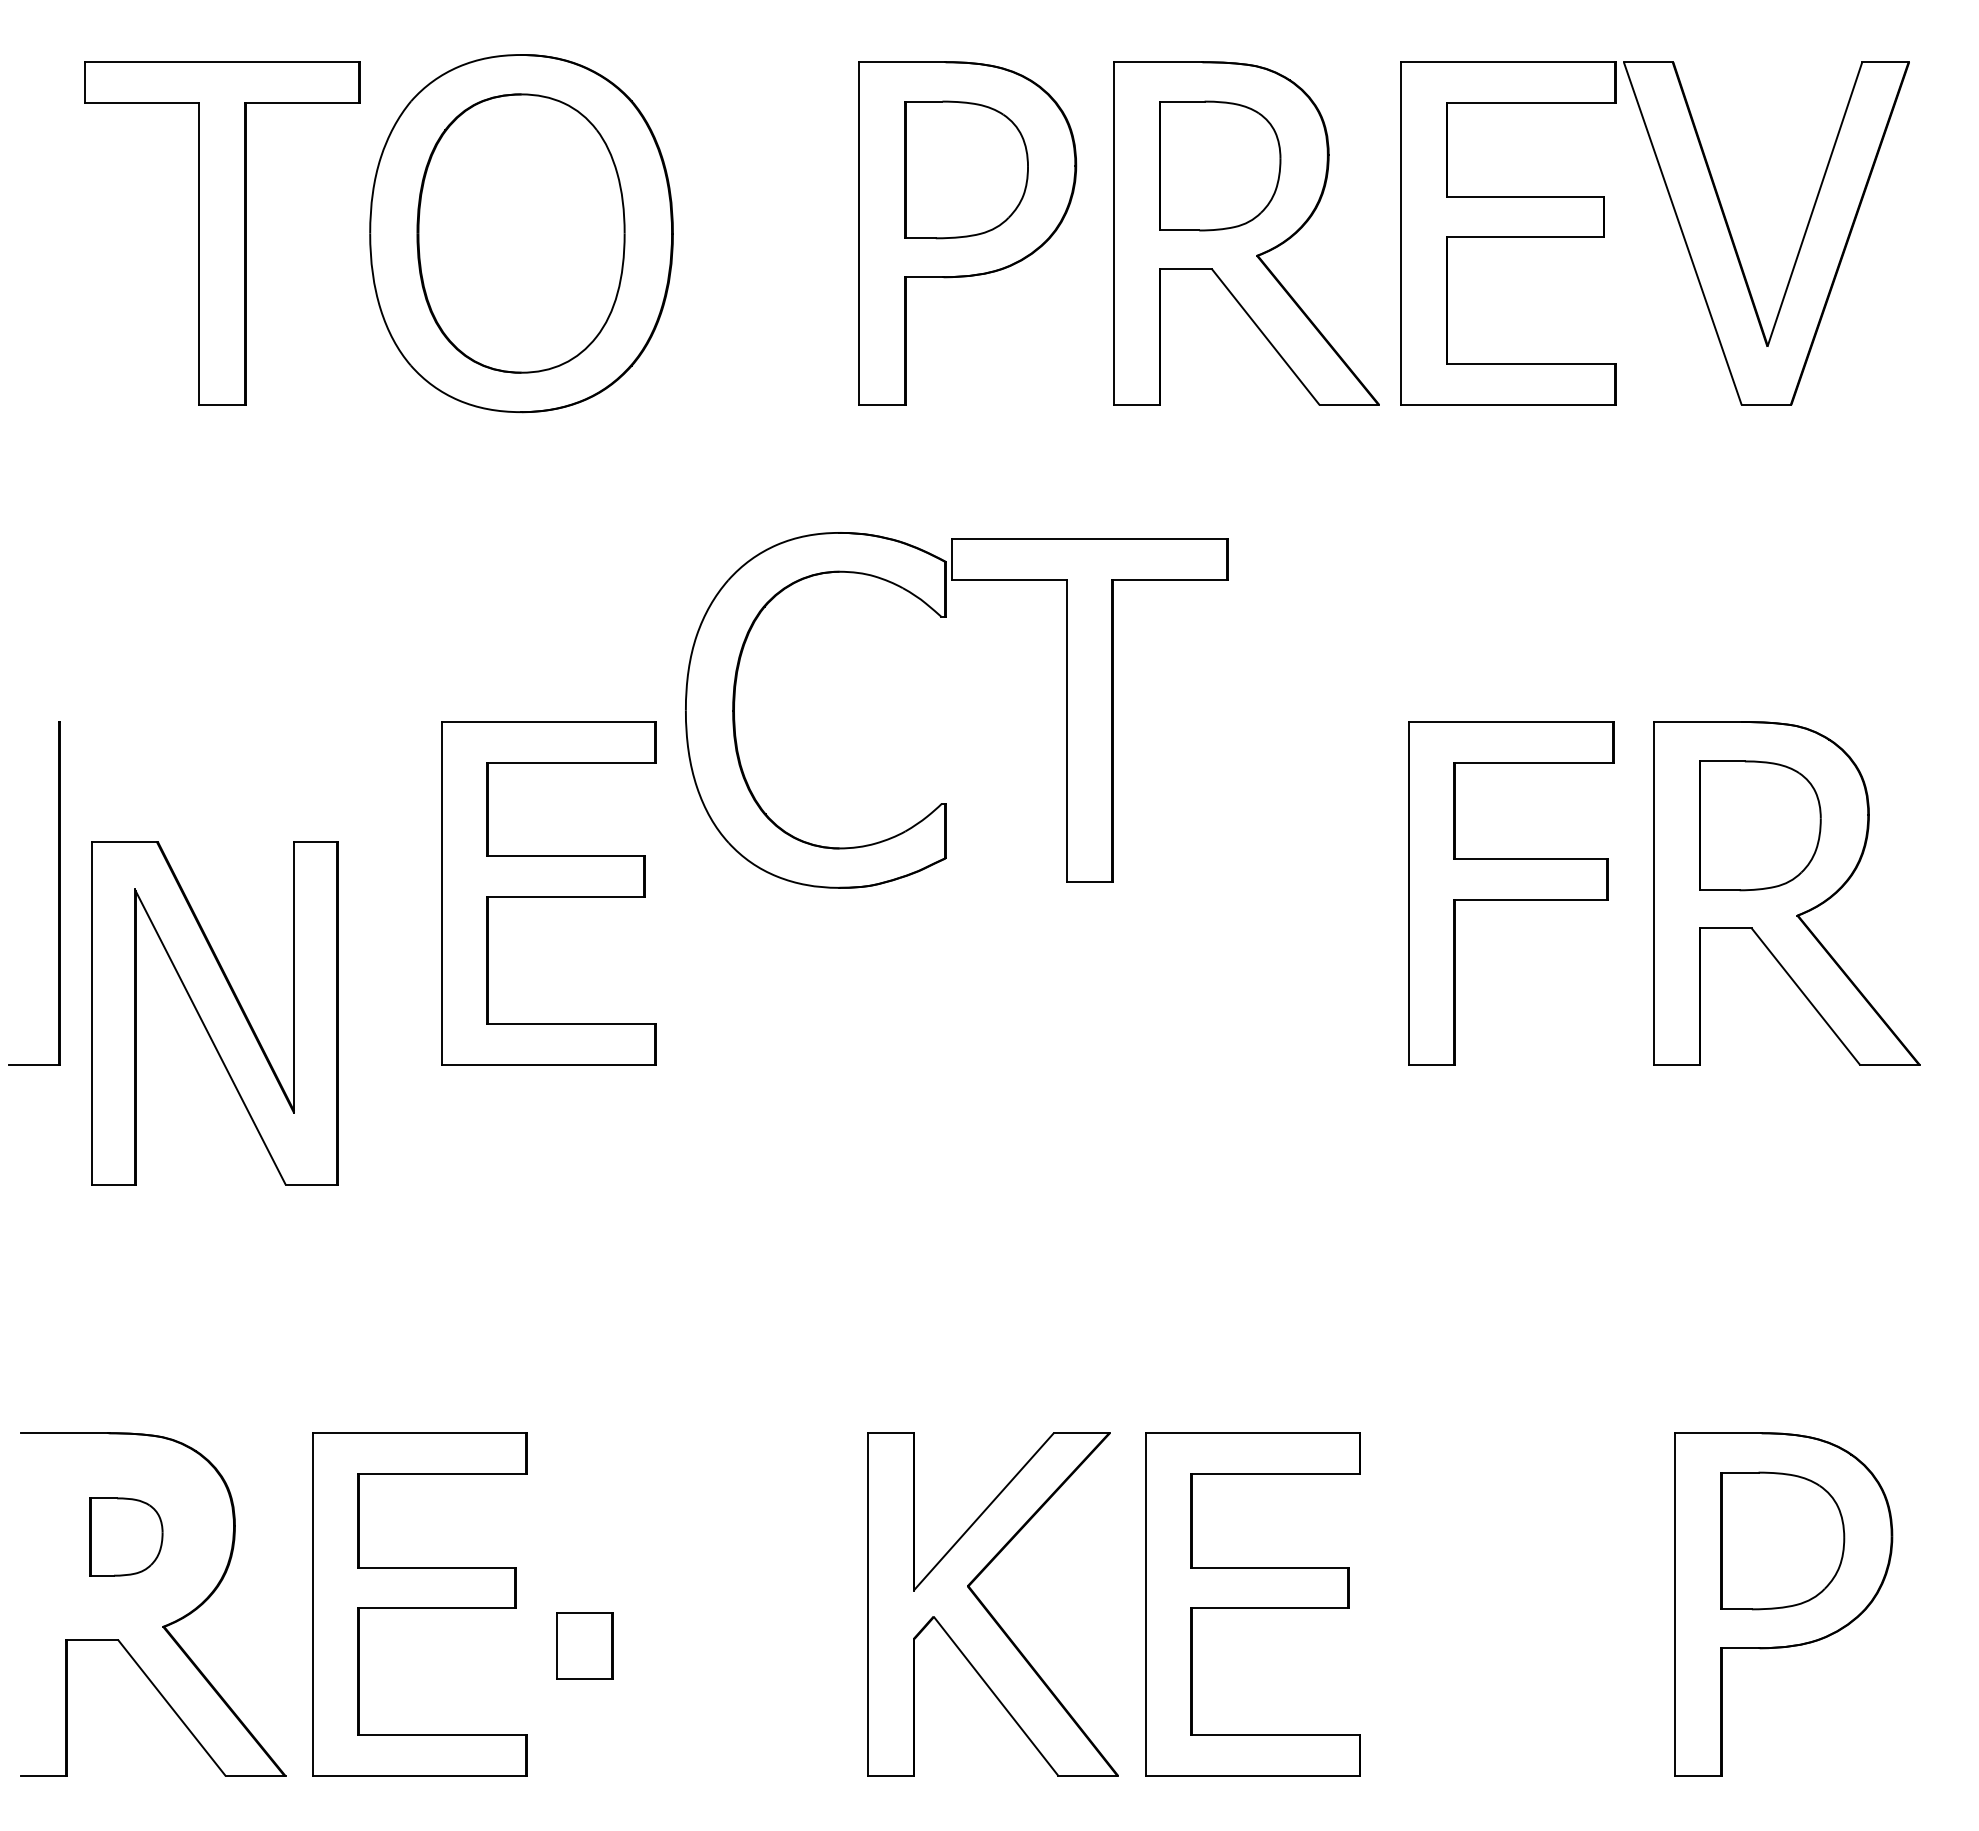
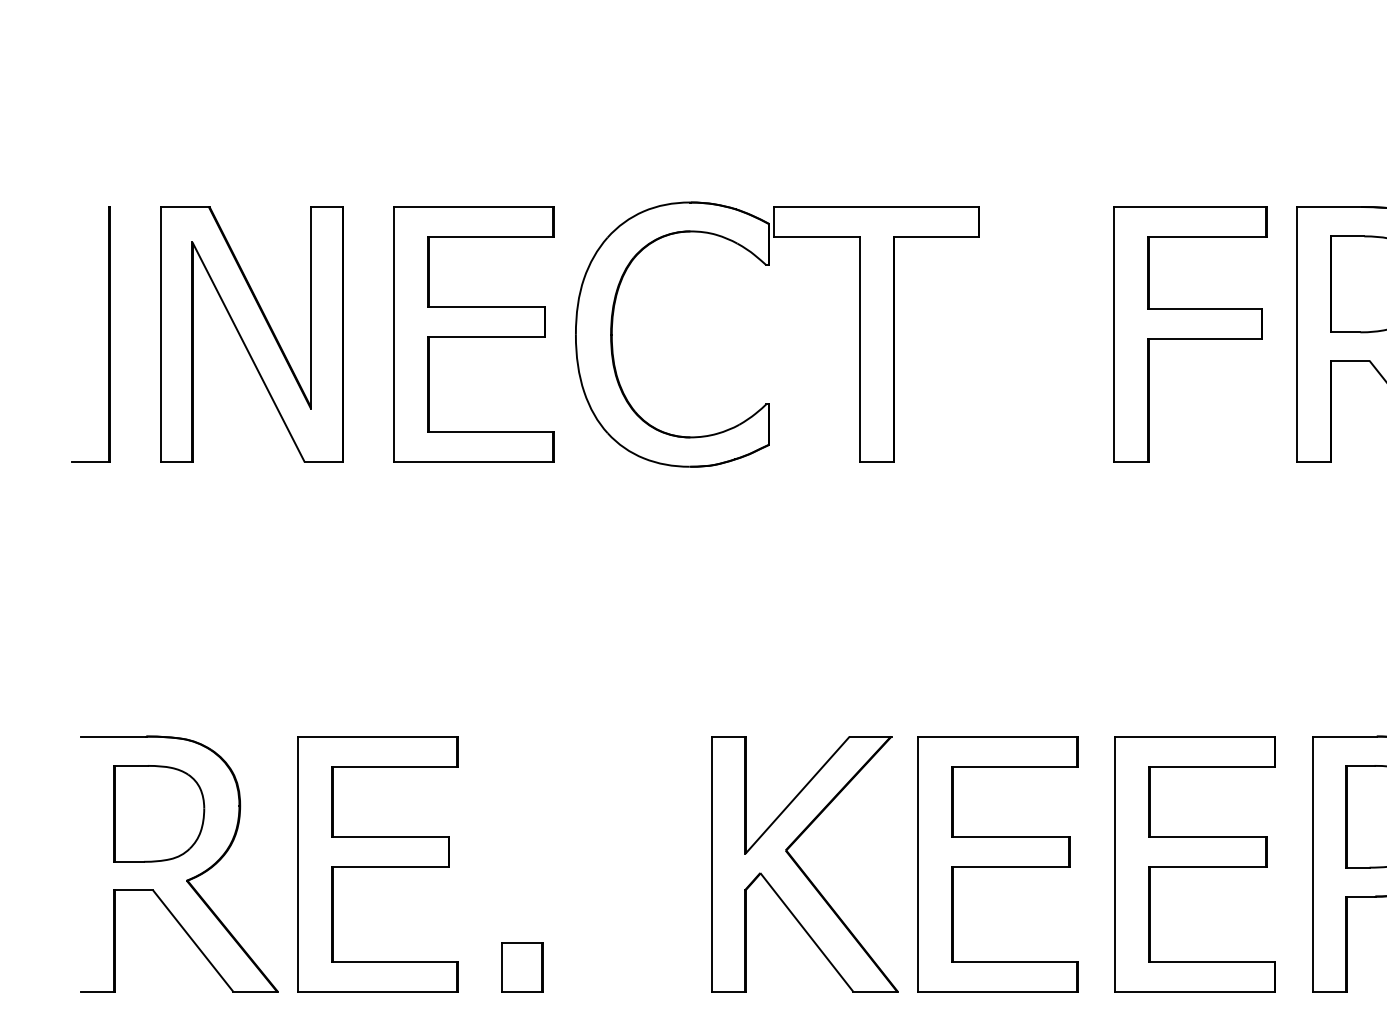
part: (946, 617) -> (769, 265), moved
part: (214, 1013) -> (251, 334), moved
part: (126, 1536) -> (159, 813), size x1.67
part: (1517, 1604) -> (1195, 864), added
part: (584, 1645) -> (522, 966), moved

